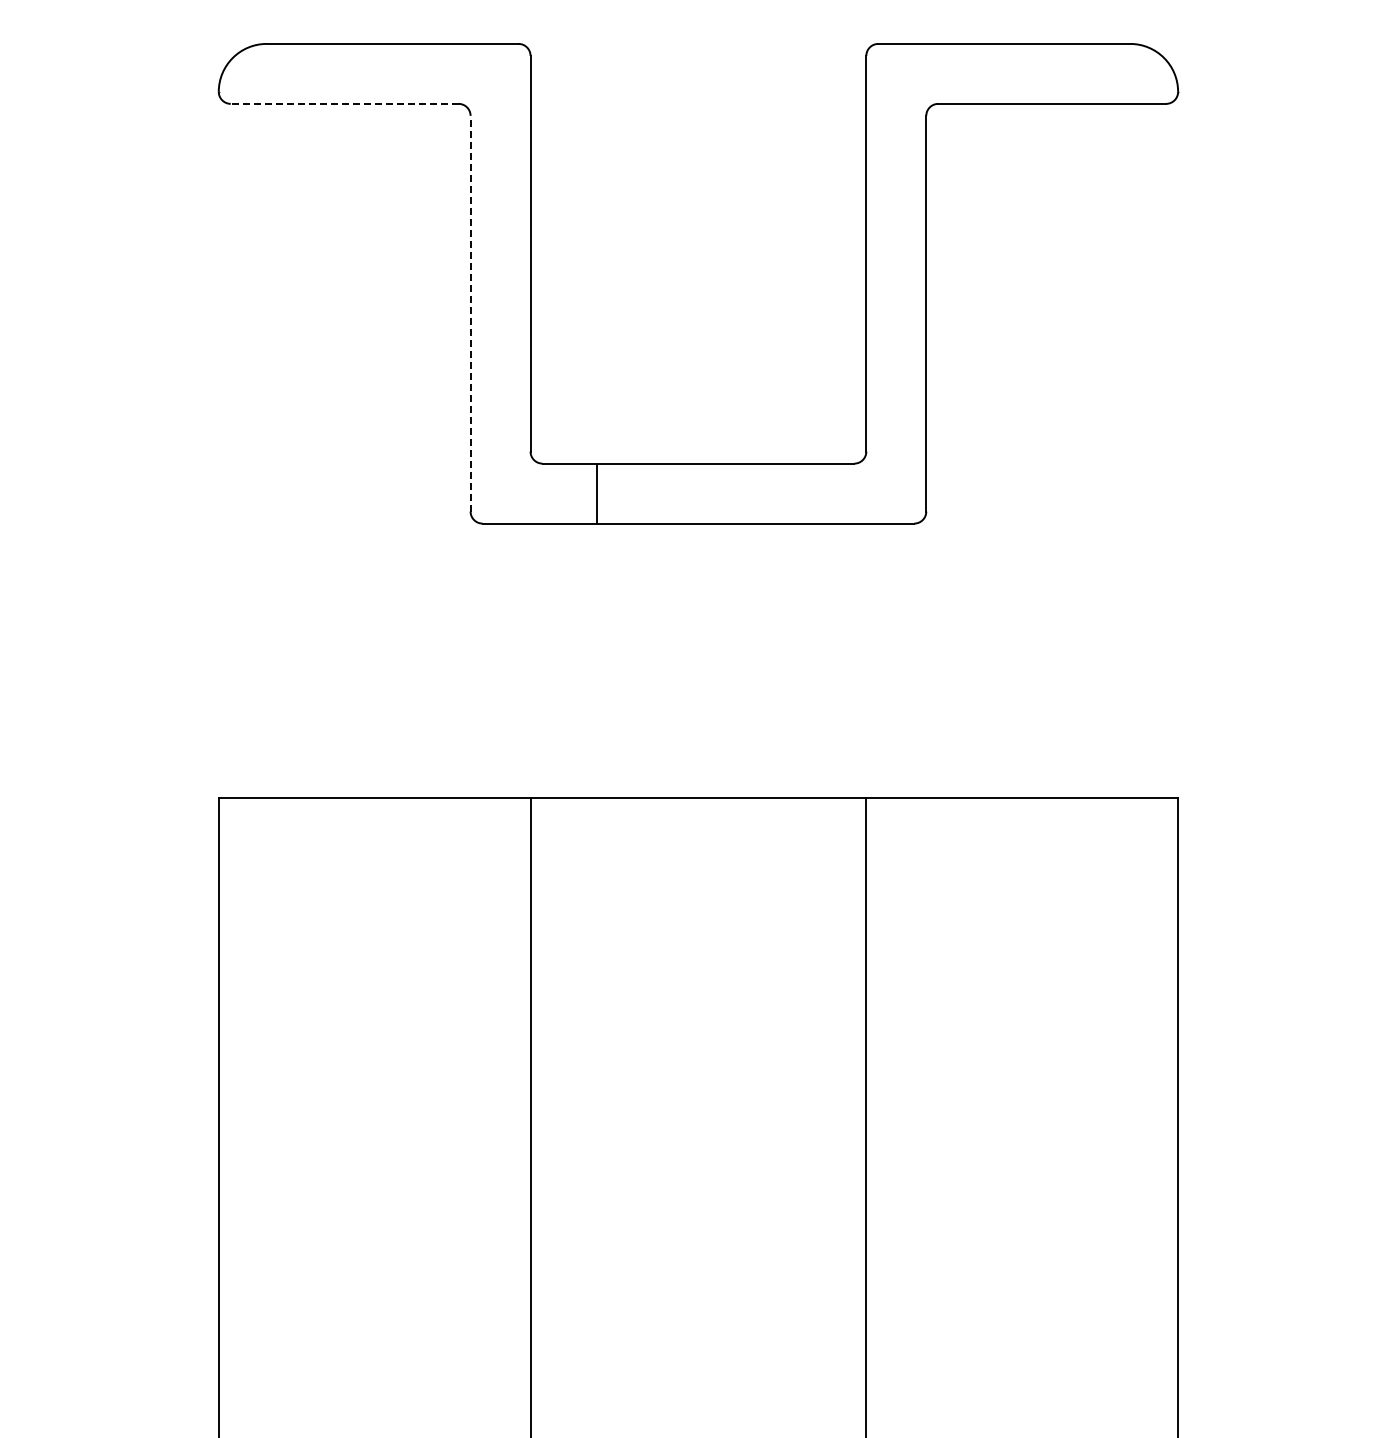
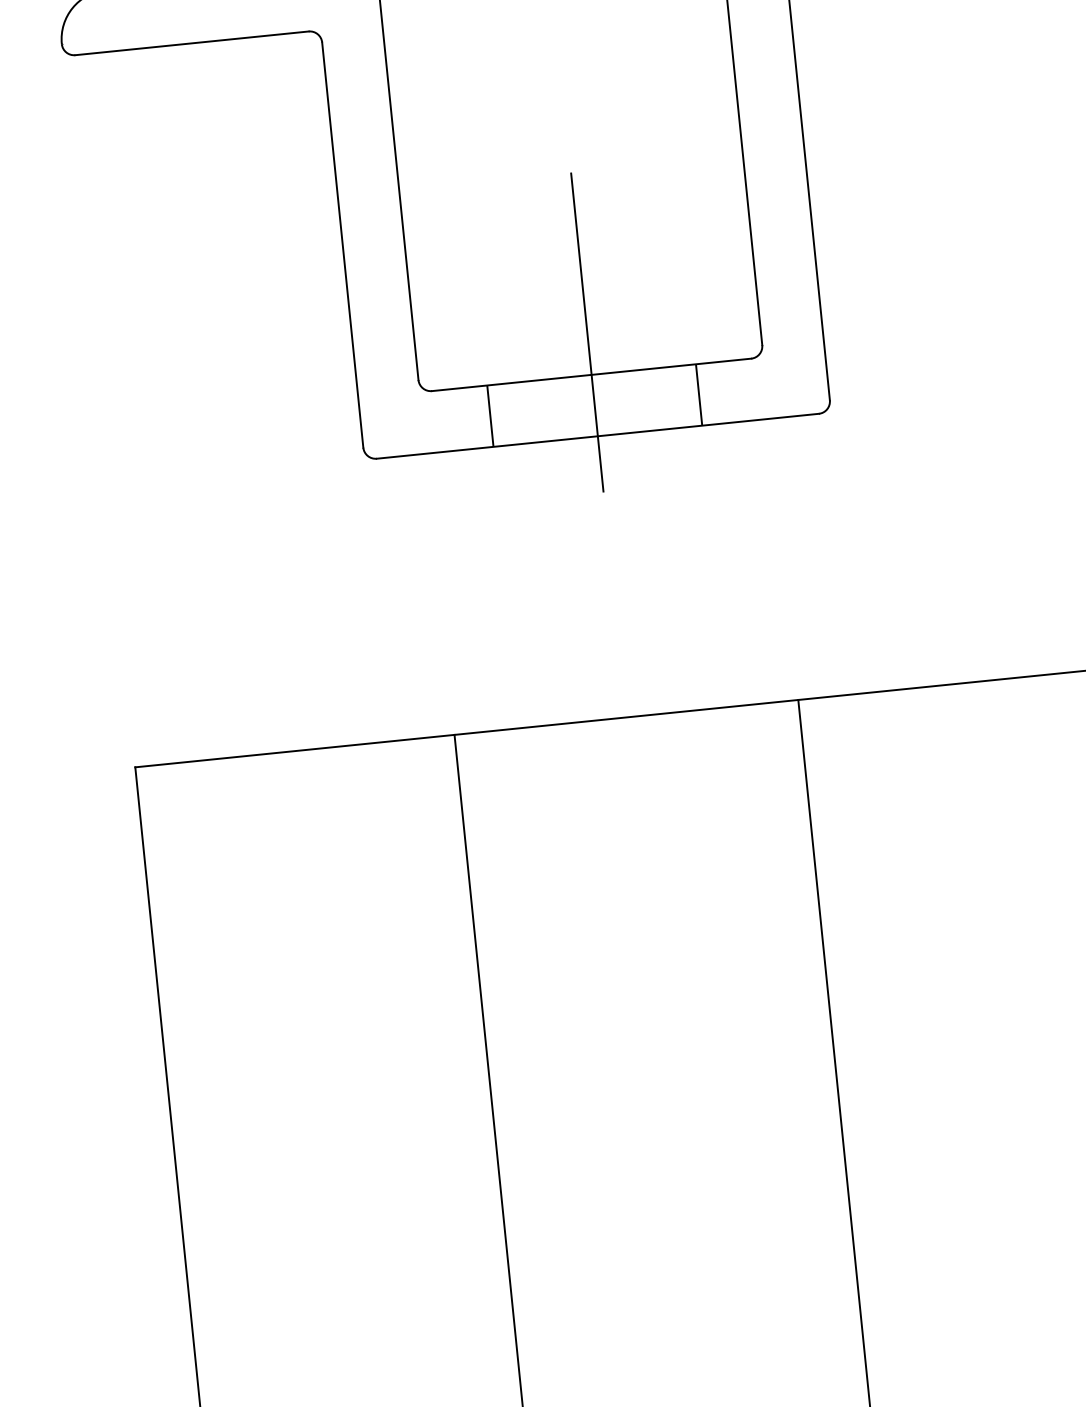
line: (344, 103) -> (191, 42), dashed -> solid
line: (470, 313) -> (342, 244), dashed -> solid
line: (698, 422) -> (587, 332), added
line: (800, 493) -> (699, 394), added

